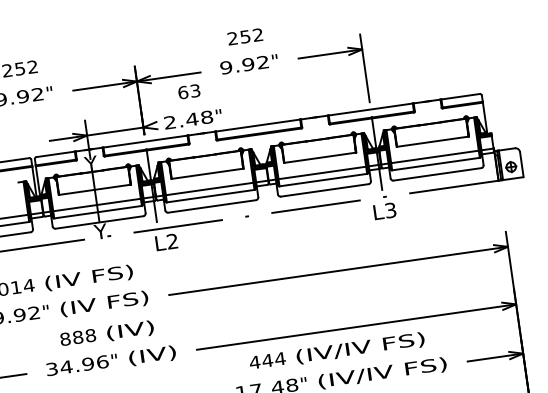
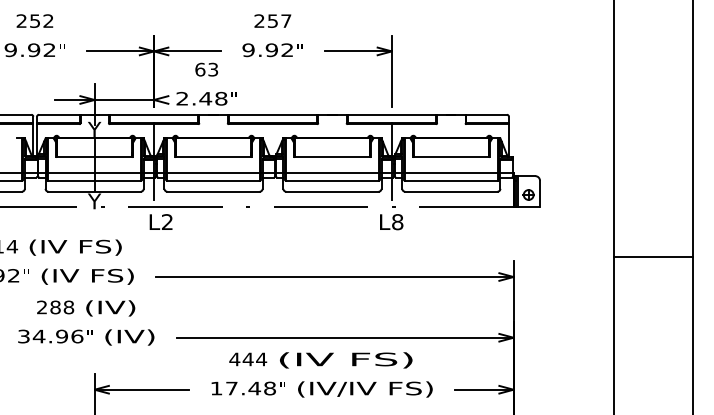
text: (258, 34) -> (286, 20), 252 -> 257
text: (390, 210) -> (397, 222), L3 -> L8
text: (65, 339) -> (42, 307), 888 -> 288
text: (359, 348) -> (345, 360), (IV/IV FS) -> (IV FS)

